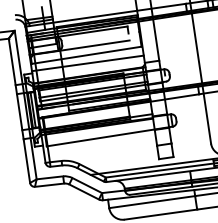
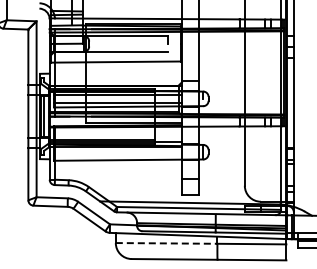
line: (87, 63) -> (115, 71), removed
line: (152, 202) -> (166, 243), solid -> dashed

